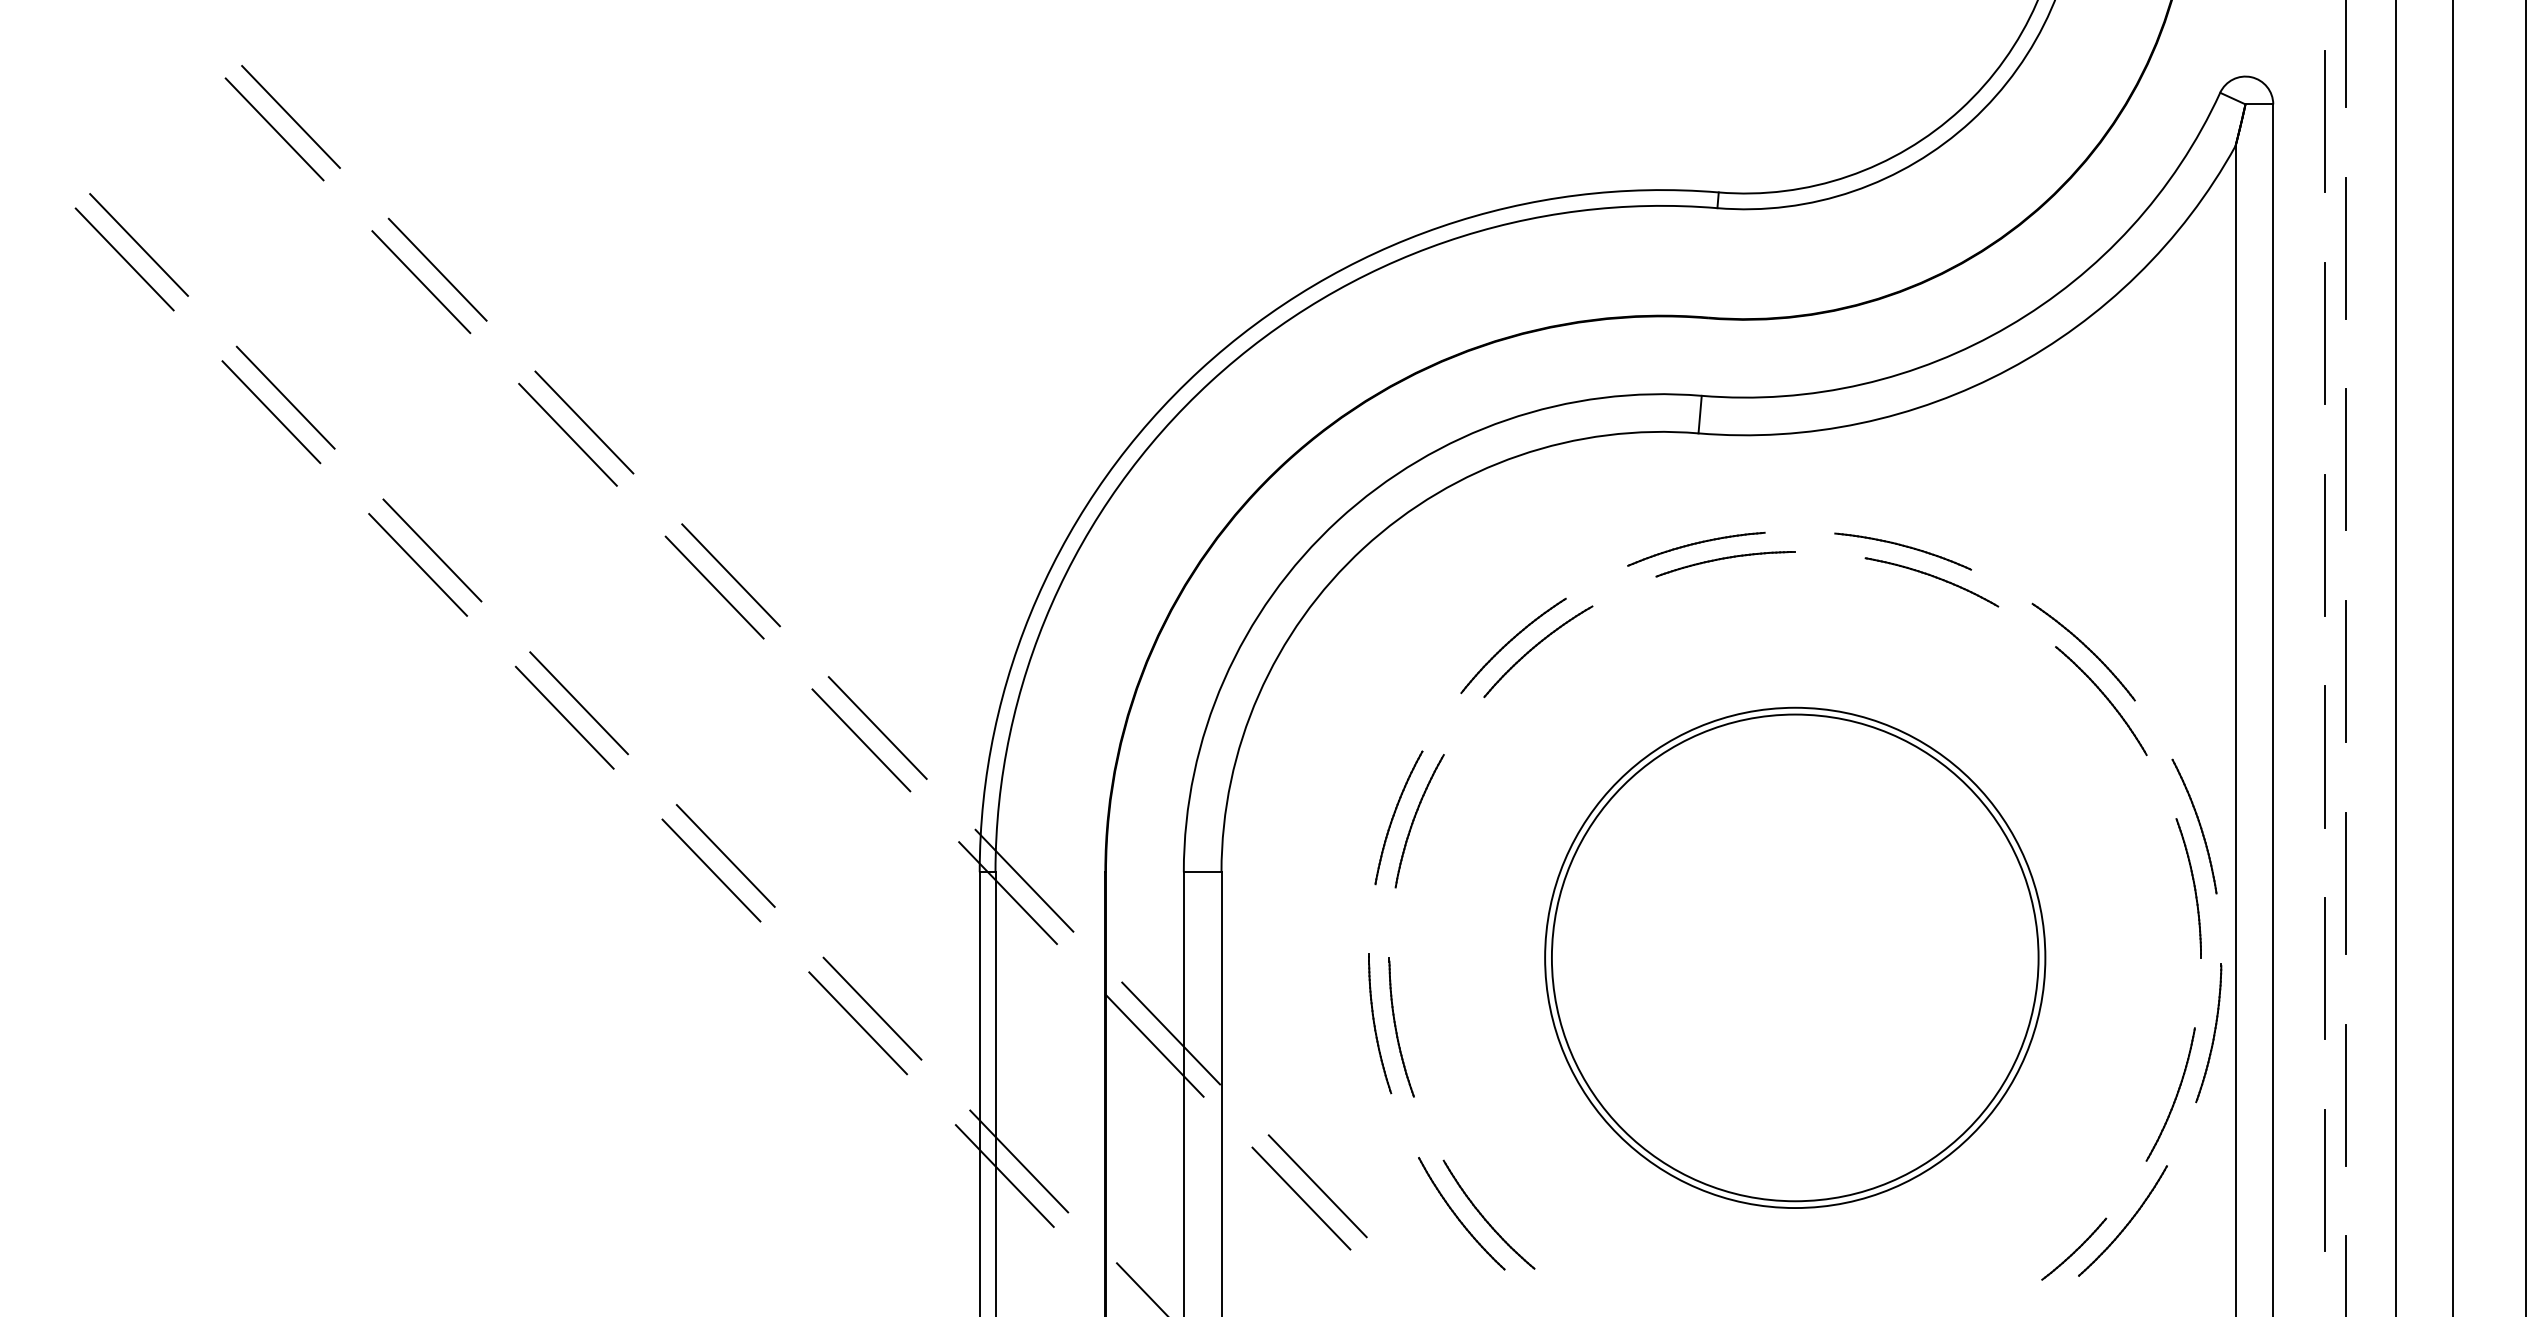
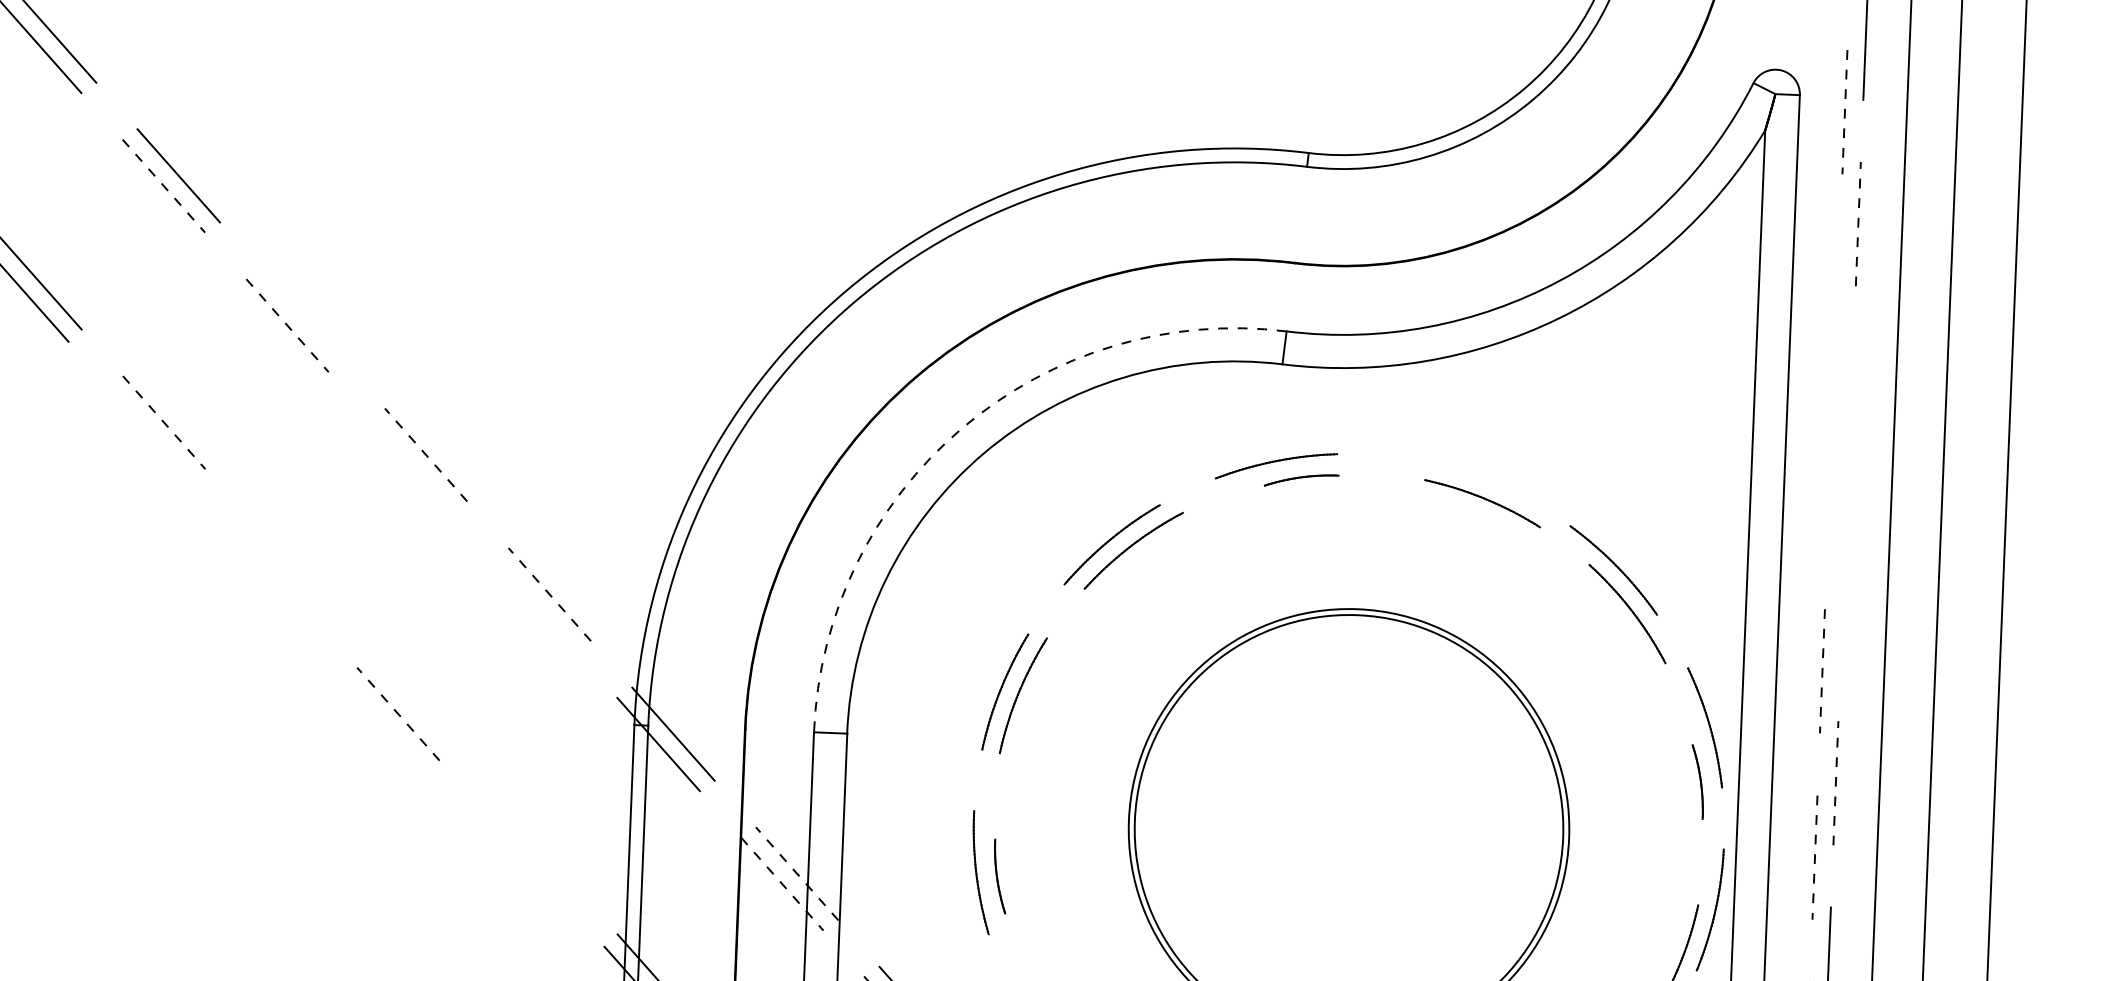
line: (2325, 121) -> (1845, 112), solid -> dashed
line: (2345, 248) -> (1858, 224), solid -> dashed
line: (421, 282) -> (164, 186), solid -> dashed
line: (2324, 333) -> (1836, 298), removed
line: (584, 422) -> (302, 315), removed
line: (568, 434) -> (288, 325), solid -> dashed
line: (2345, 459) -> (1850, 410), removed
arc: (1338, 520) -> (962, 428), solid -> dashed
line: (2325, 544) -> (1830, 484), removed
line: (432, 550) -> (164, 422), solid -> dashed
part: (1902, 551) -> (1457, 475), removed
line: (418, 564) -> (151, 434), removed
part: (1725, 564) -> (1301, 480), size x0.6
line: (731, 575) -> (426, 455), solid -> dashed
line: (714, 587) -> (411, 465), removed
line: (2345, 671) -> (1843, 596), removed
line: (578, 703) -> (287, 562), removed
line: (564, 717) -> (274, 574), removed
line: (877, 728) -> (549, 595), solid -> dashed
line: (861, 740) -> (535, 605), removed
line: (2325, 757) -> (1822, 671), solid -> dashed
line: (725, 855) -> (411, 701), removed
line: (711, 870) -> (398, 714), solid -> dashed
line: (2345, 883) -> (1835, 783), solid -> dashed
part: (2188, 888) -> (1697, 782), size x0.6
line: (2325, 968) -> (1815, 857), solid -> dashed
line: (872, 1008) -> (535, 841), removed
line: (858, 1023) -> (522, 853), removed
part: (1401, 1027) -> (1000, 876), size x0.6
line: (1171, 1033) -> (797, 873), solid -> dashed
line: (1154, 1045) -> (782, 883), solid -> dashed

